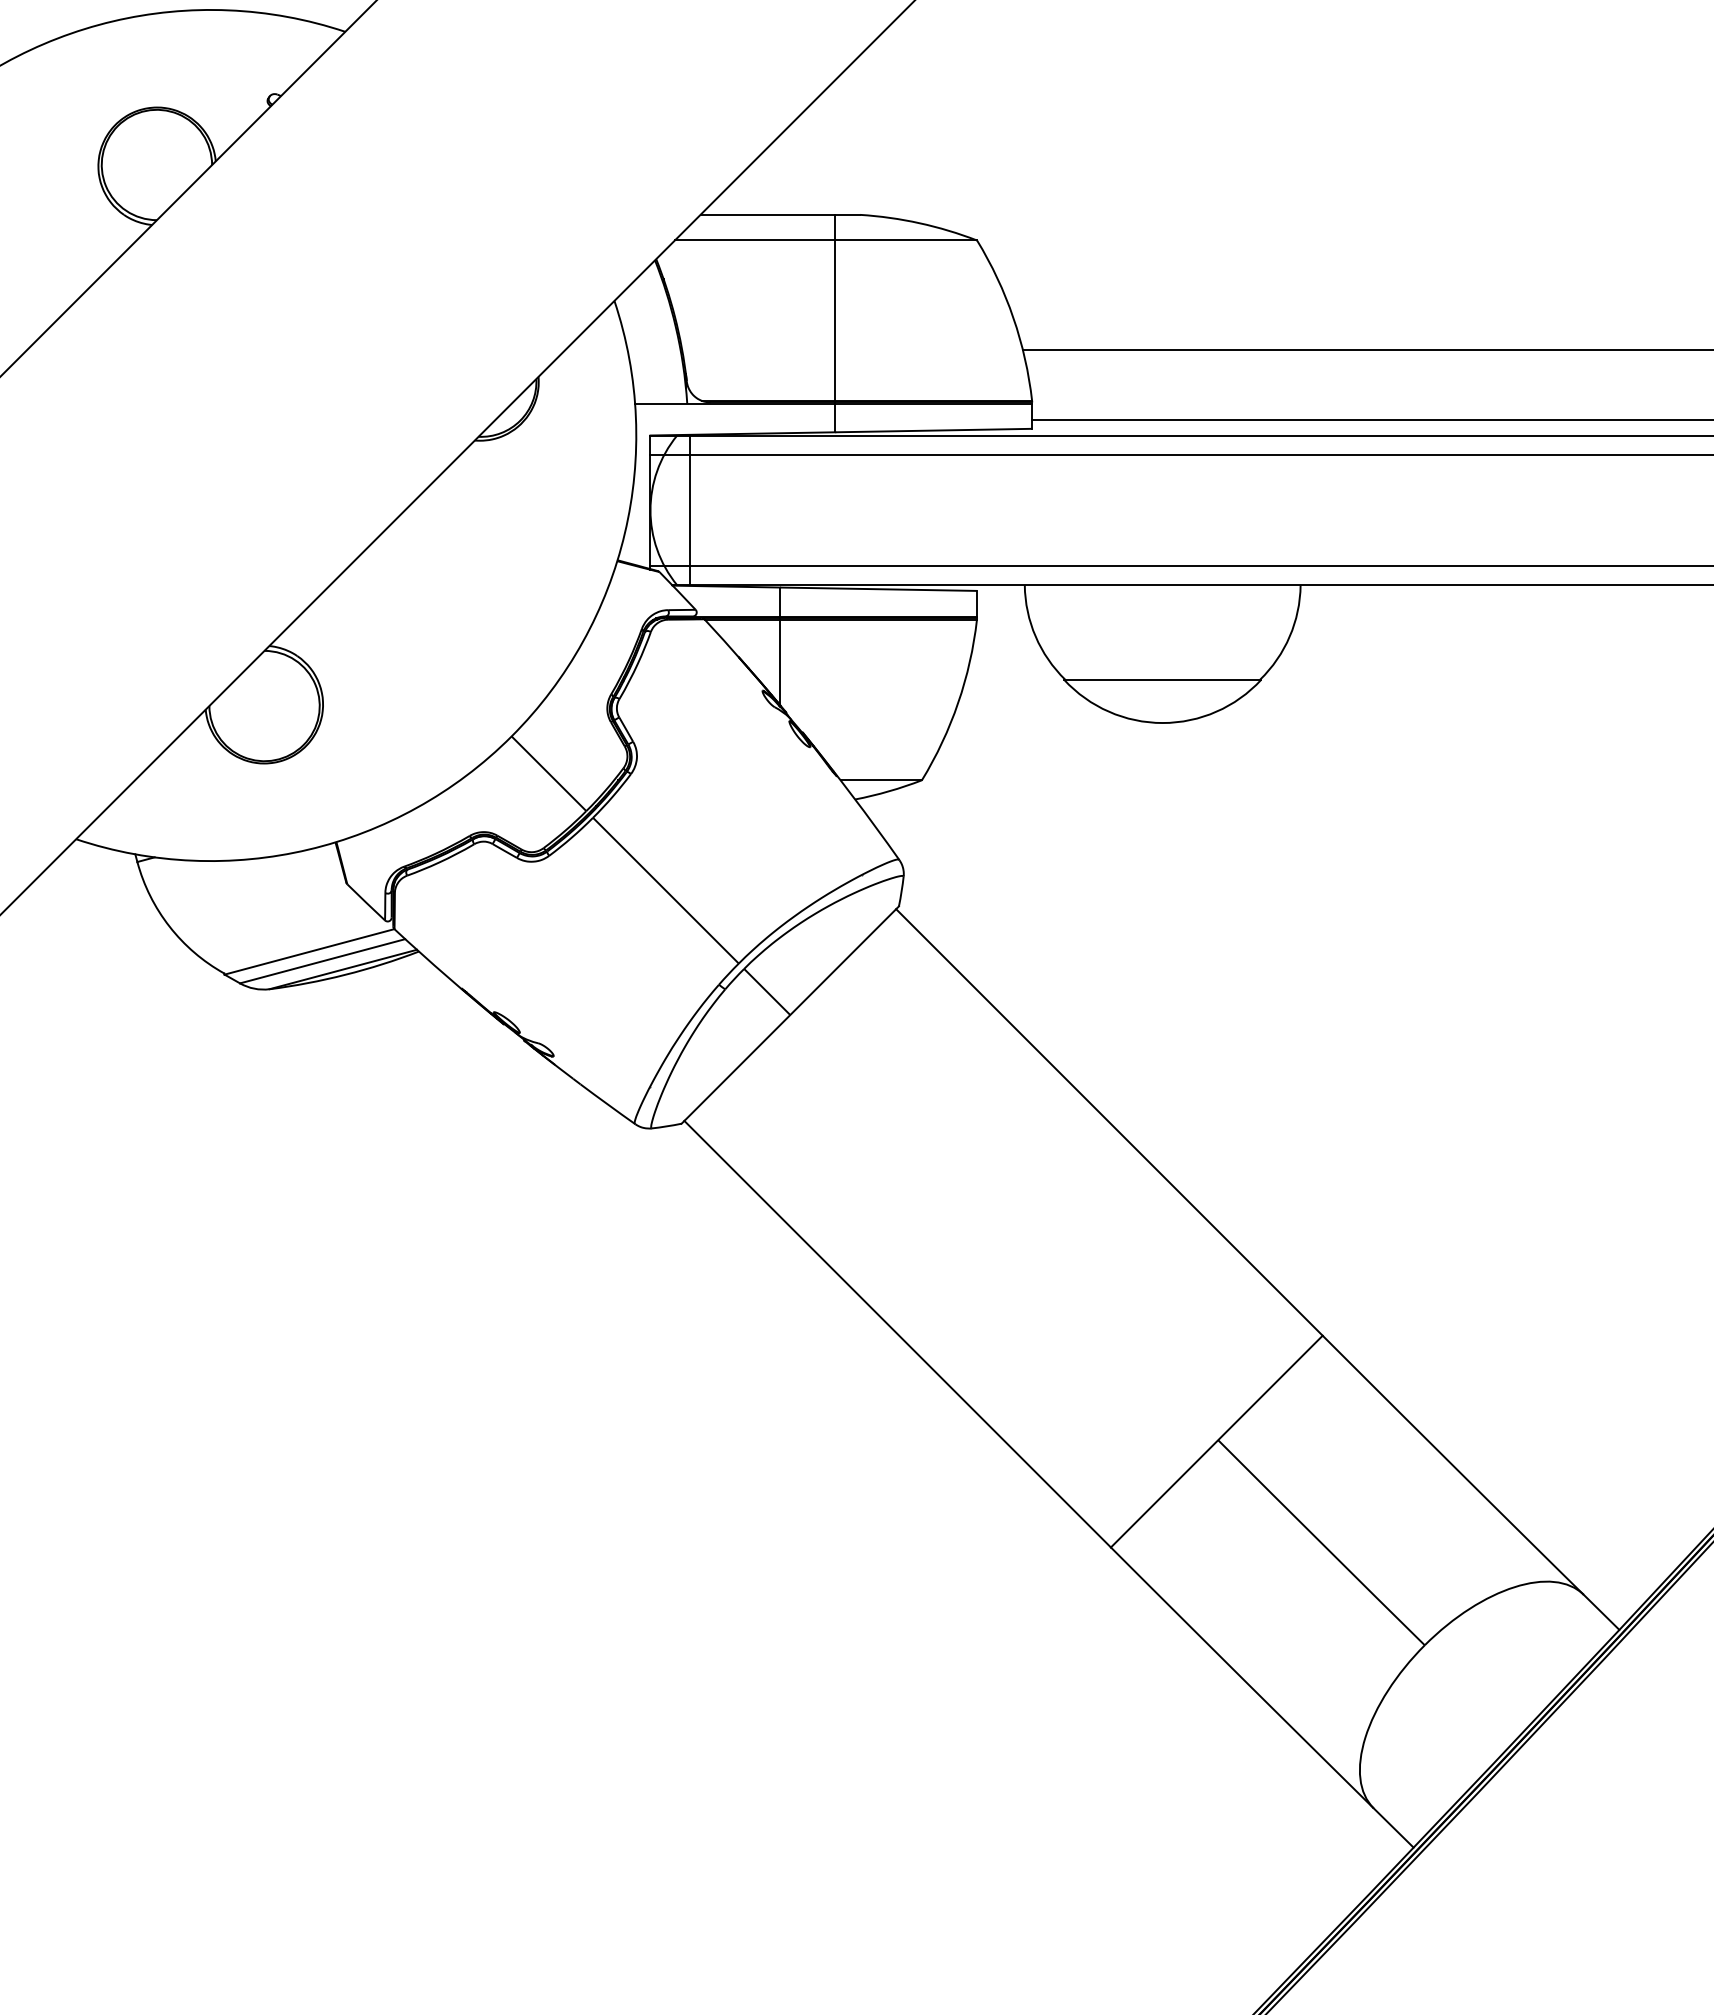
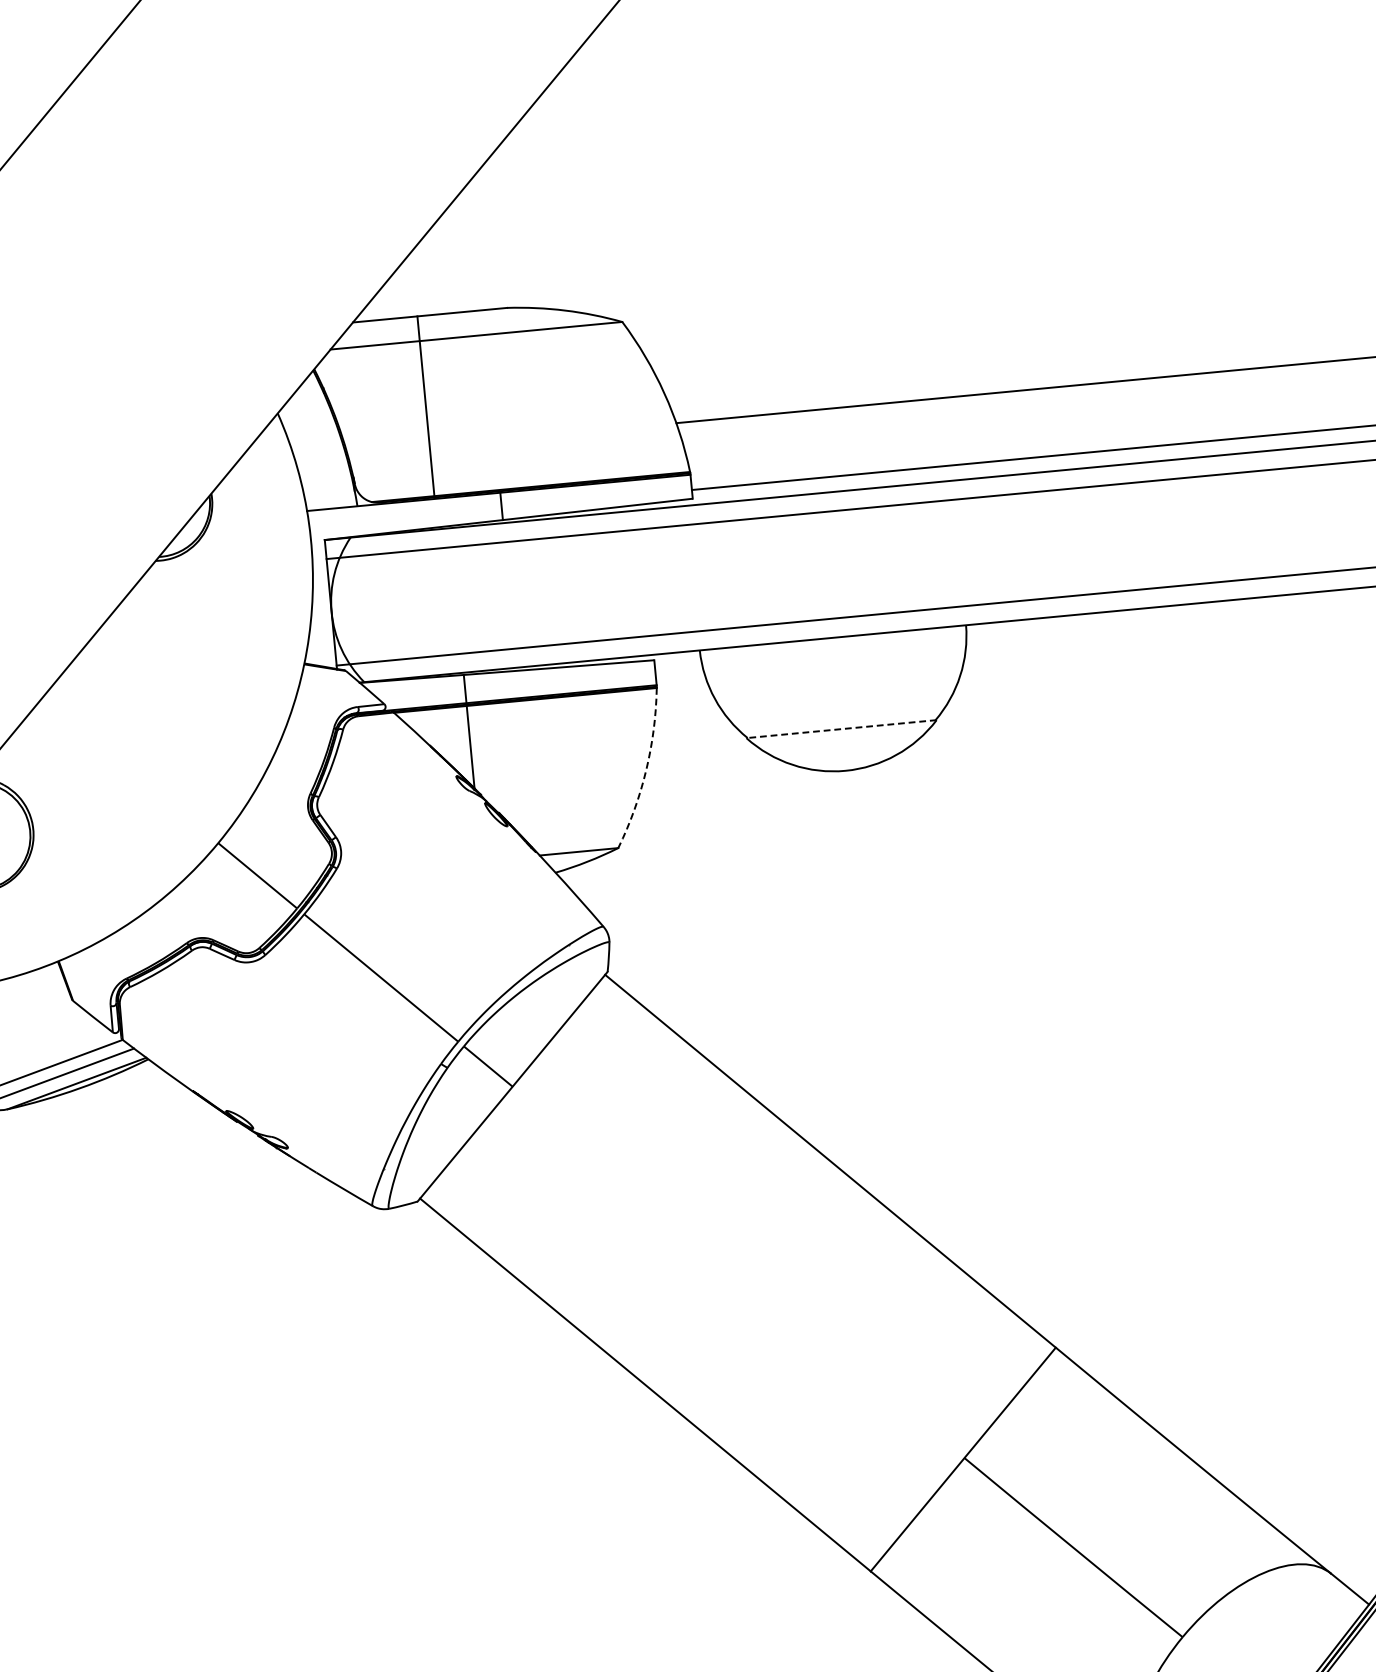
line: (835, 308) -> (426, 406), moved
line: (689, 510) -> (369, 608), removed
line: (1162, 679) -> (841, 728), solid -> dashed
arc: (958, 702) -> (646, 769), solid -> dashed

